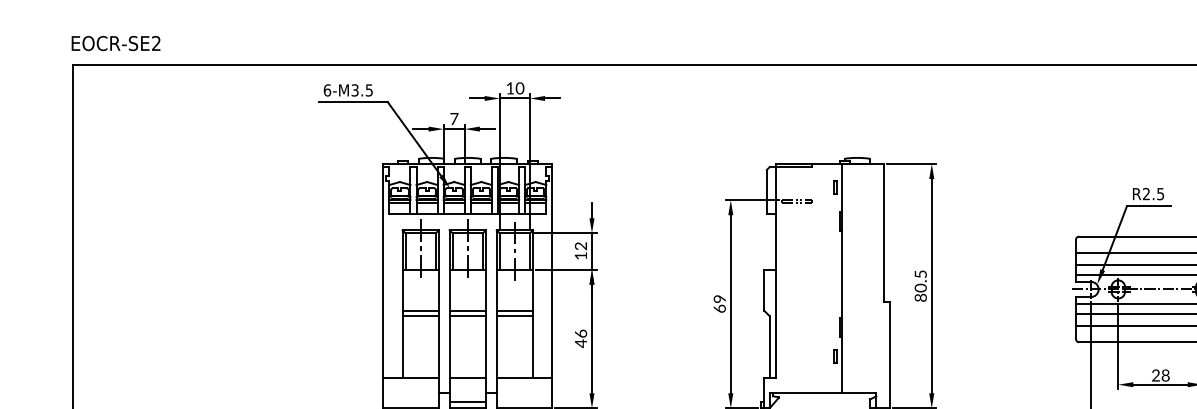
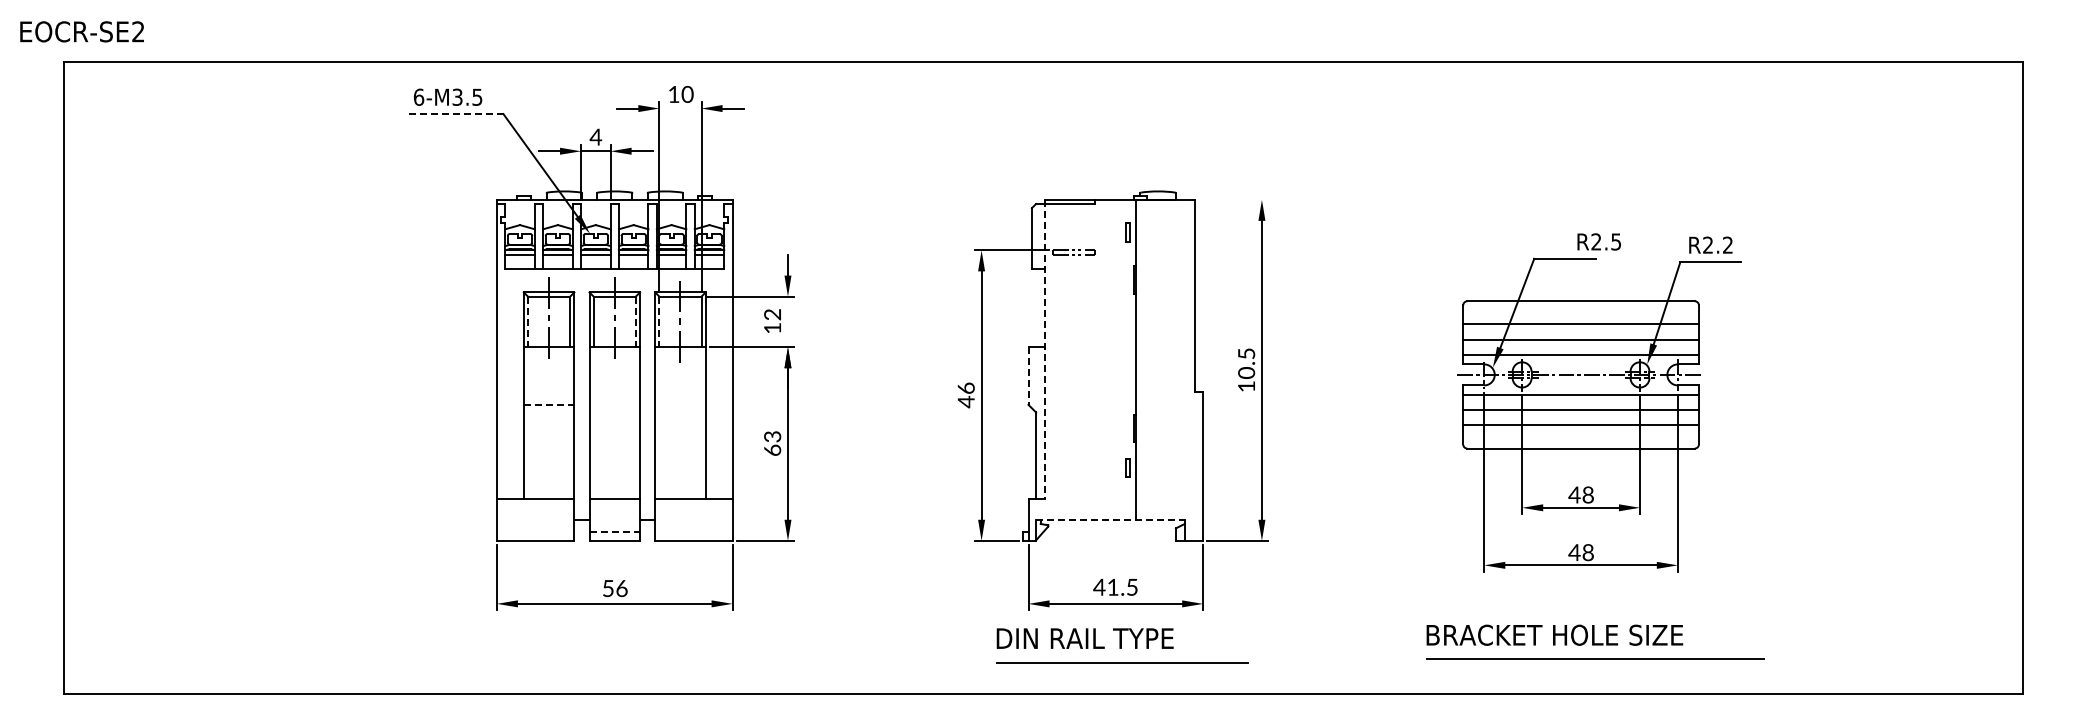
text: (115, 43) -> (81, 31), moved
line: (514, 98) -> (680, 108), removed
line: (353, 102) -> (455, 114), solid -> dashed
text: (454, 118) -> (595, 136), 7 -> 4
line: (911, 163) -> (1233, 199), removed
text: (1147, 193) -> (1598, 241), moved
line: (405, 251) -> (528, 322), solid -> dashed
line: (482, 251) -> (635, 322), solid -> dashed
line: (499, 251) -> (659, 322), solid -> dashed
line: (591, 251) -> (787, 321), removed
line: (775, 271) -> (1044, 349), solid -> dashed
line: (764, 290) -> (1028, 376), solid -> dashed
text: (920, 297) -> (1246, 386), 80.5 -> 10.5
text: (719, 304) -> (965, 395), 69 -> 46
line: (421, 310) -> (549, 404), solid -> dashed
line: (467, 310) -> (614, 404), removed
line: (514, 310) -> (680, 404), removed
line: (420, 316) -> (548, 412), removed
line: (467, 316) -> (614, 412), removed
line: (514, 316) -> (680, 412), removed
text: (580, 338) -> (772, 443), 46 -> 63
text: (1155, 375) -> (1574, 494), 28 -> 48
line: (823, 393) -> (1110, 519), solid -> dashed
line: (468, 402) -> (615, 532), solid -> dashed

